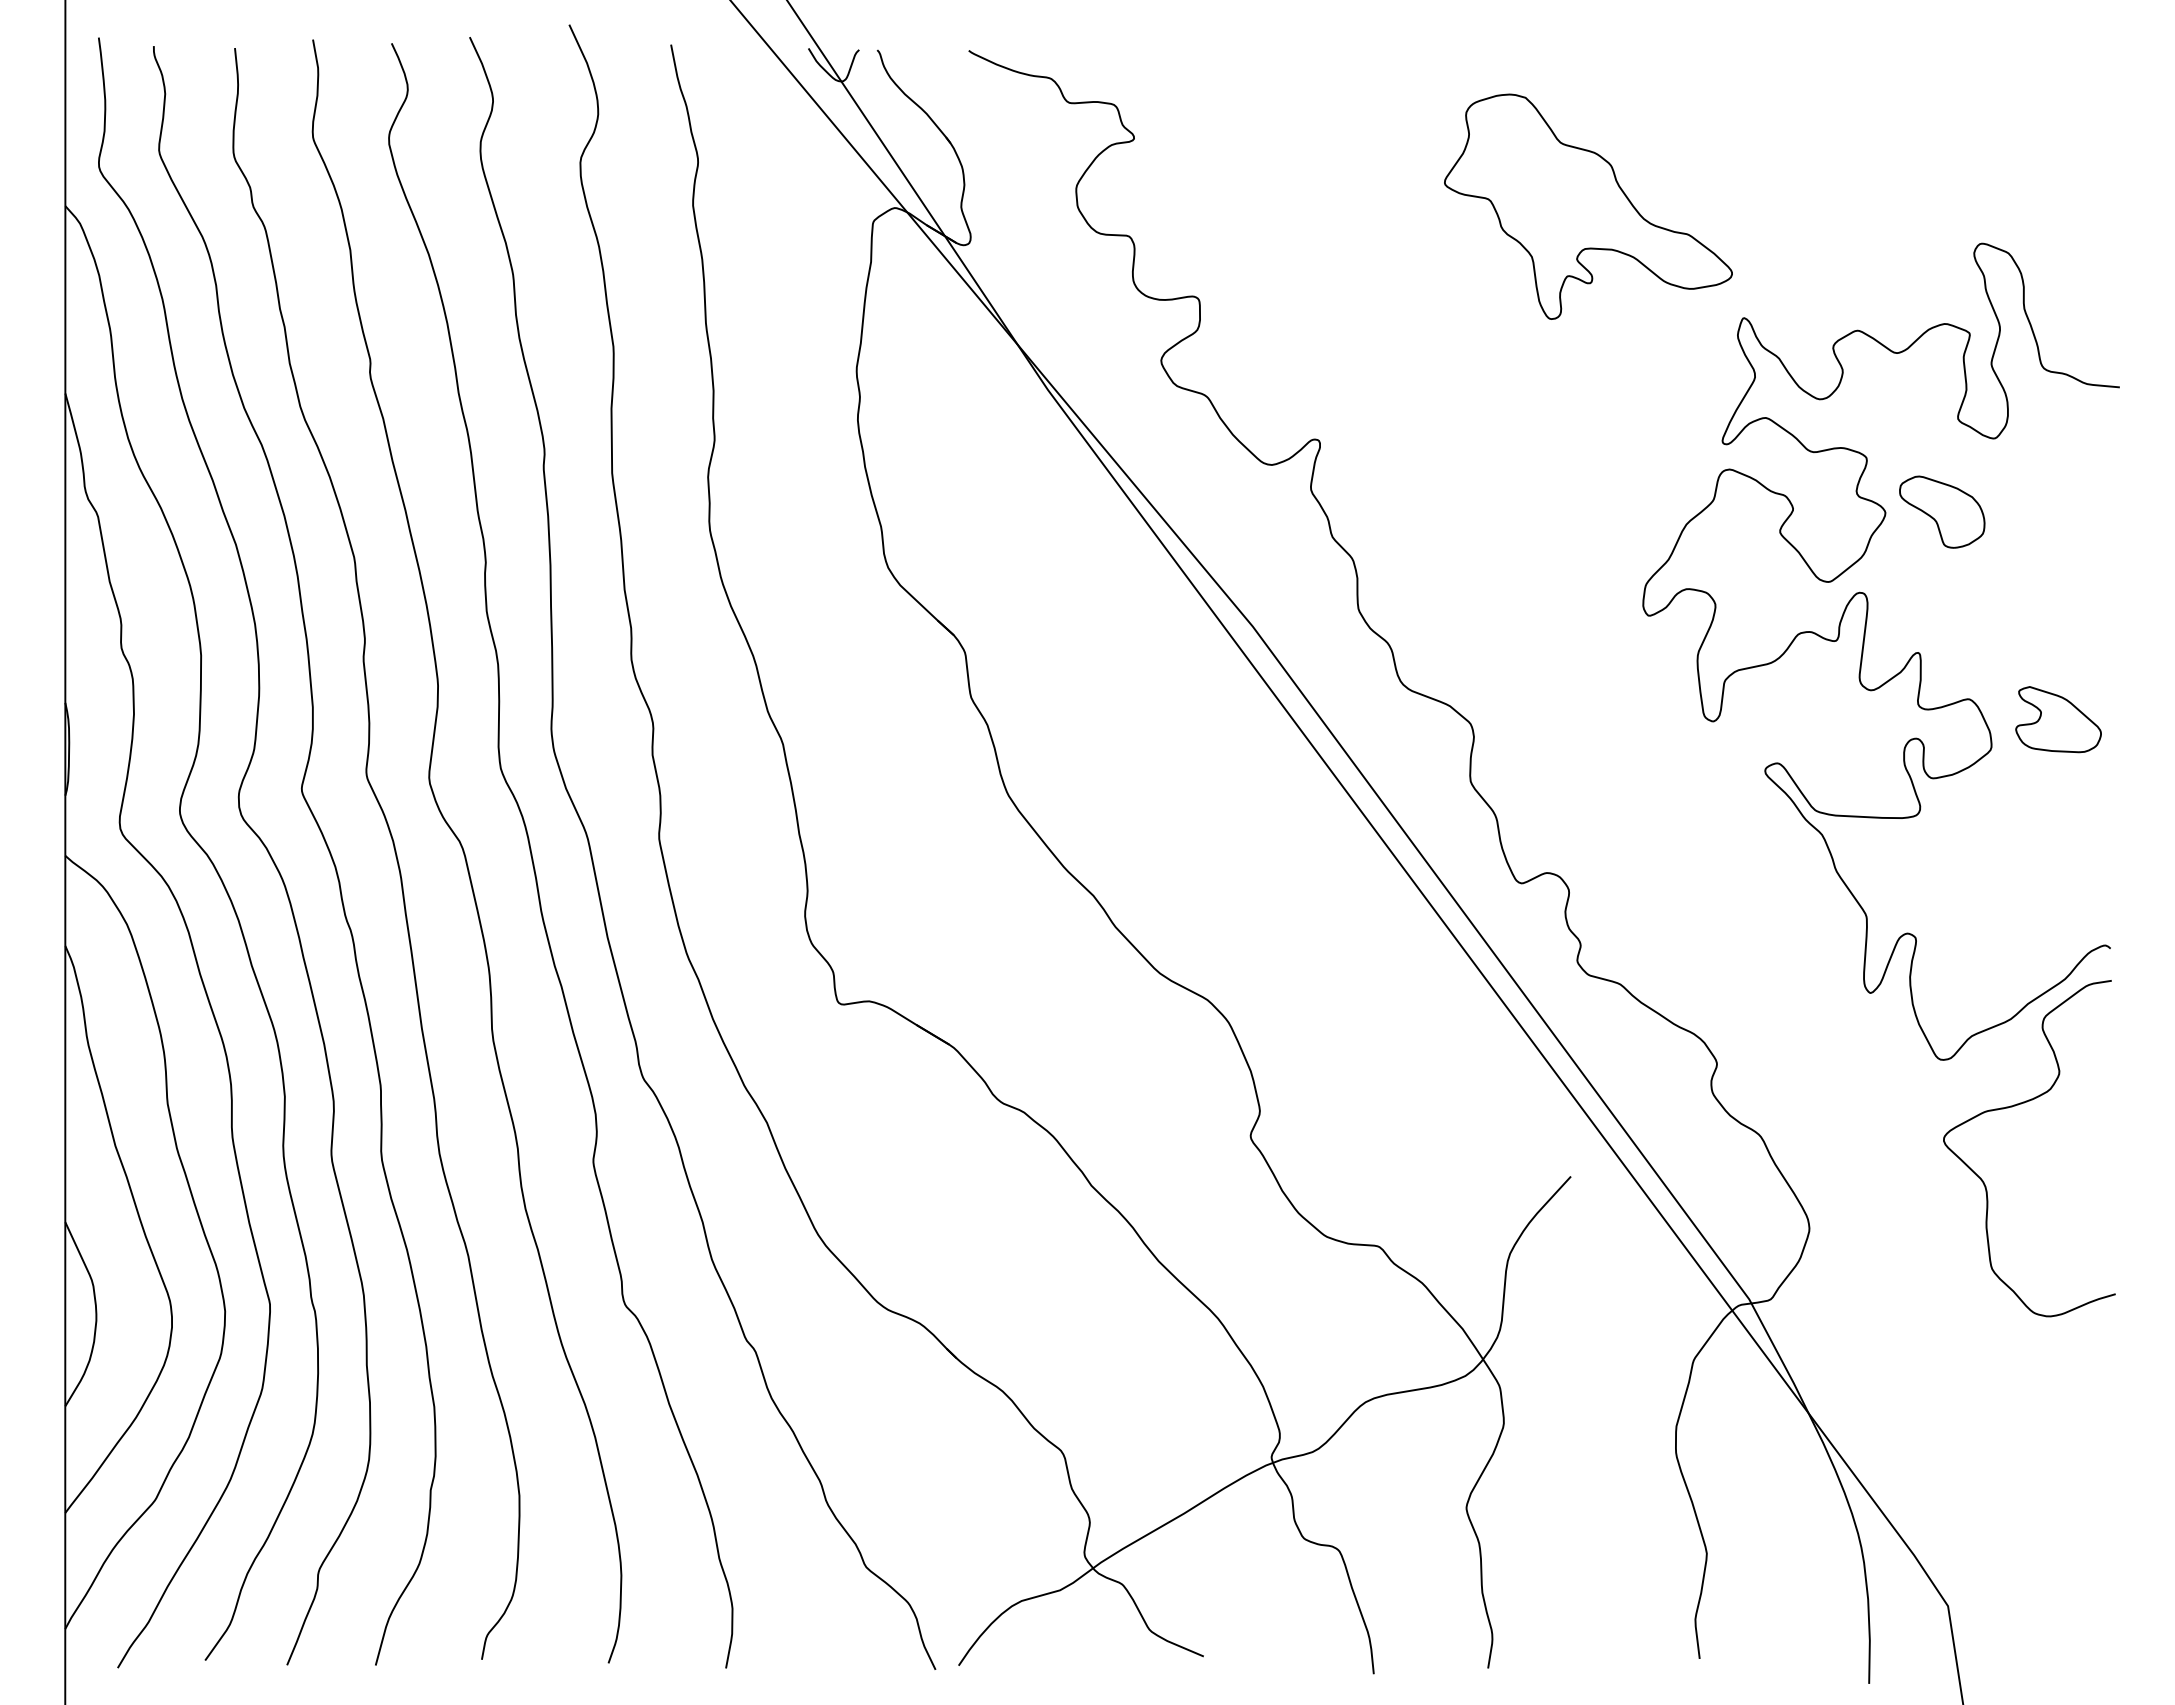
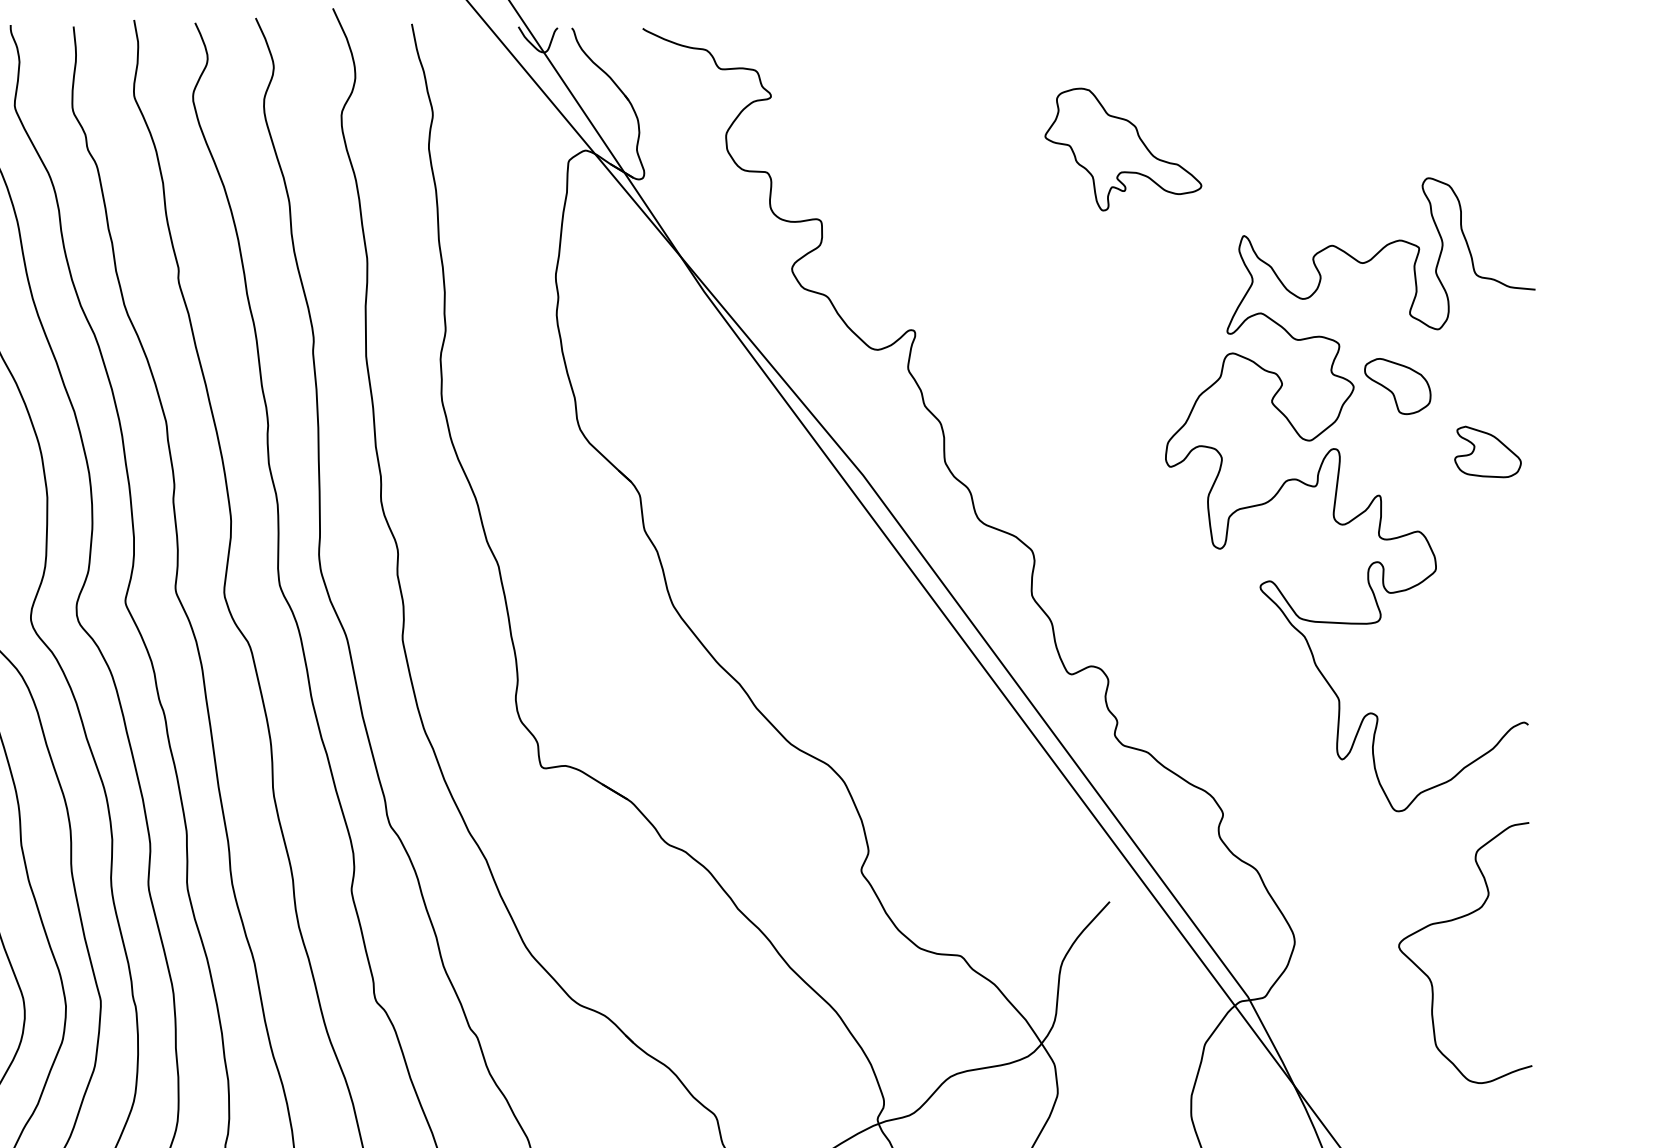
part: (1588, 206) -> (1123, 149), size x0.7
part: (2058, 719) -> (1487, 451), moved
curve: (2015, 1106) -> (1454, 920), moved

